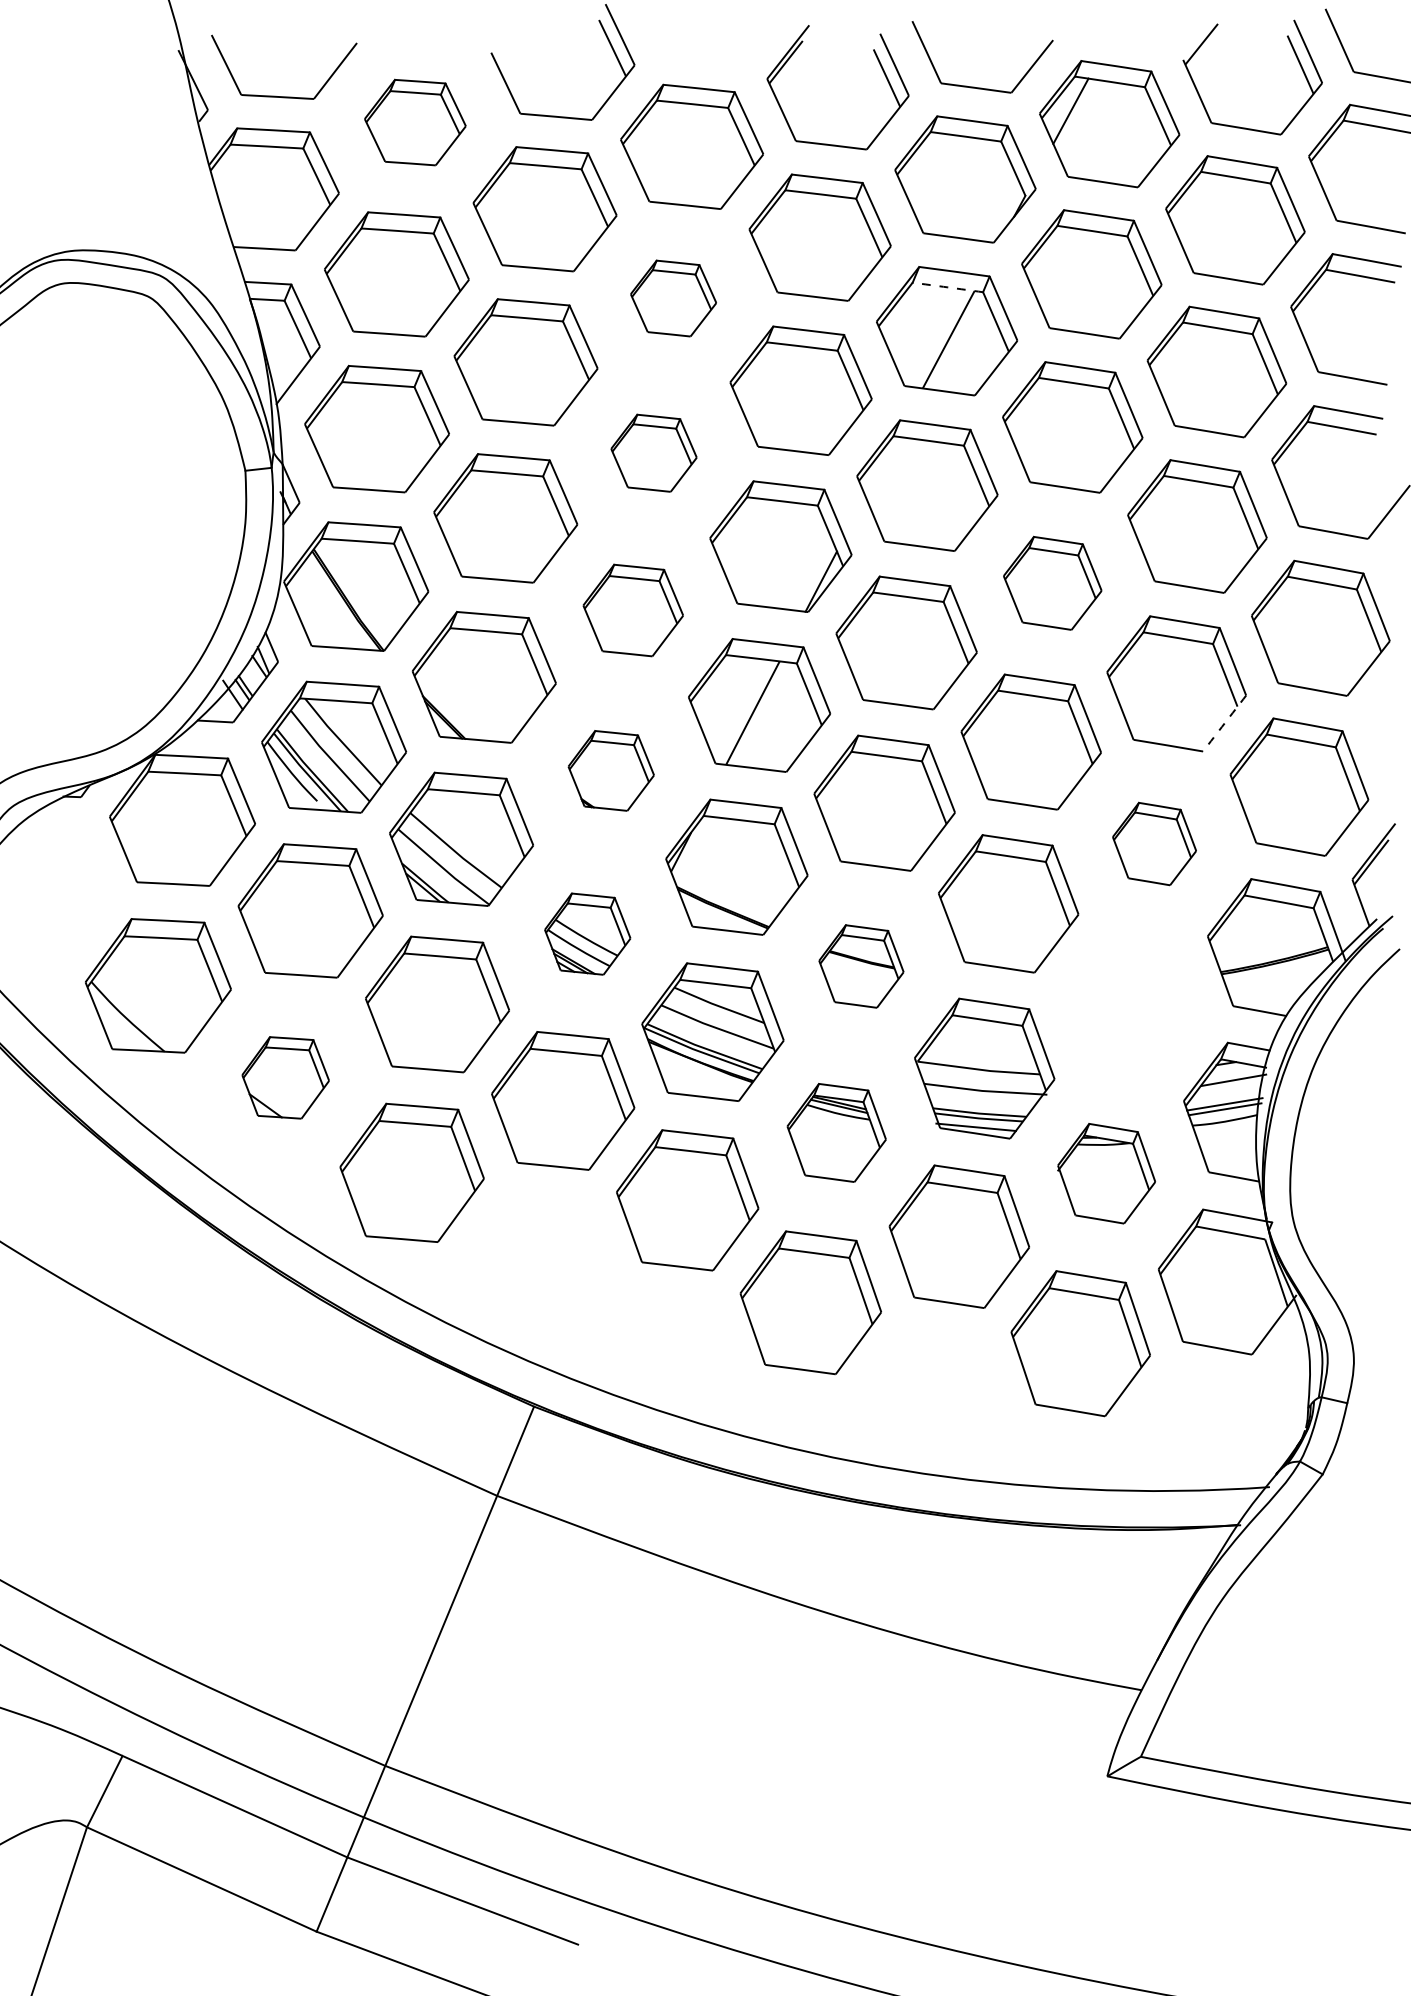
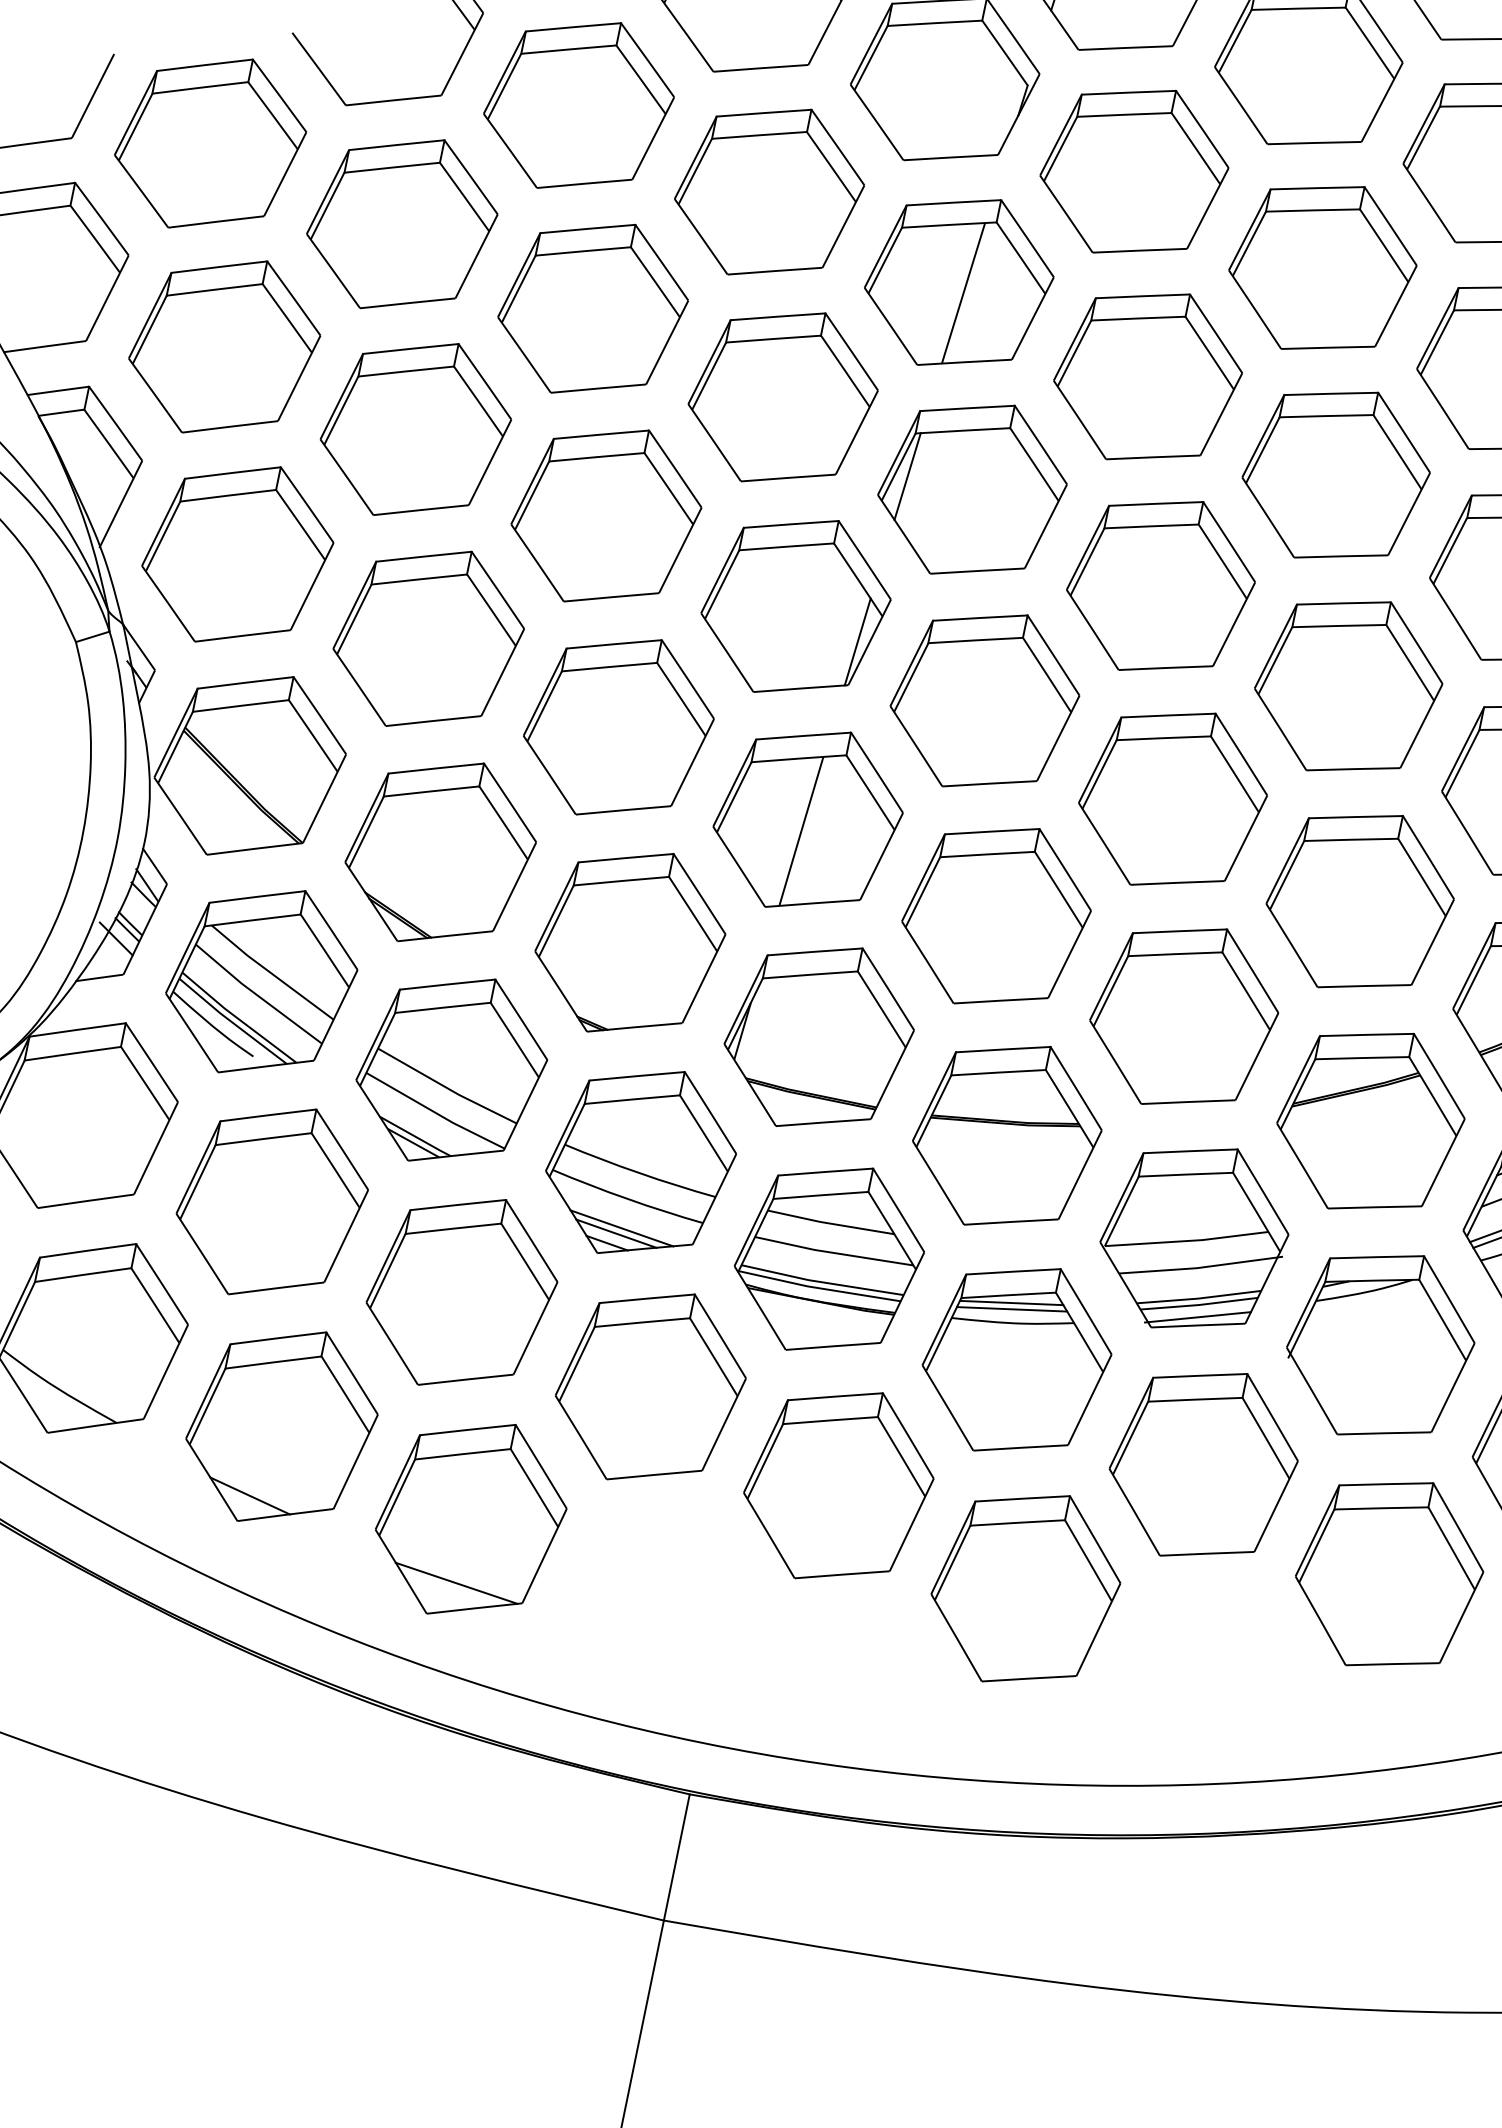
part: (415, 122) -> (210, 143), size x1.43
arc: (947, 287) -> (948, 225), dashed -> solid
part: (673, 298) -> (592, 308), size x1.67
part: (653, 453) -> (605, 516), size x1.67
line: (881, 466) -> (907, 476), added
part: (1052, 583) -> (1160, 586), size x1.43
part: (633, 610) -> (619, 727), size x1.43
arc: (1224, 723) -> (1421, 726), dashed -> solid
part: (611, 770) -> (630, 942), size x1.67
part: (1154, 843) -> (1359, 900), size x1.67
part: (587, 933) -> (640, 1161), size x1.67
part: (861, 966) -> (1007, 1135), size x1.67
part: (1131, 1007) -> (1371, 1121), added
part: (285, 1077) -> (281, 1426), size x1.67
part: (836, 1132) -> (1016, 1359), size x1.43
part: (1106, 1173) -> (1380, 1344), size x1.43
line: (392, 1217) -> (456, 1582), added

